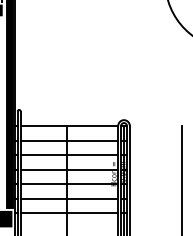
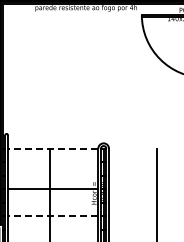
line: (68, 125) -> (52, 148), solid -> dashed
line: (69, 140) -> (53, 162), removed
line: (69, 154) -> (53, 175), removed
line: (69, 184) -> (53, 202), removed
line: (68, 199) -> (52, 216), solid -> dashed
line: (69, 213) -> (53, 229), removed

